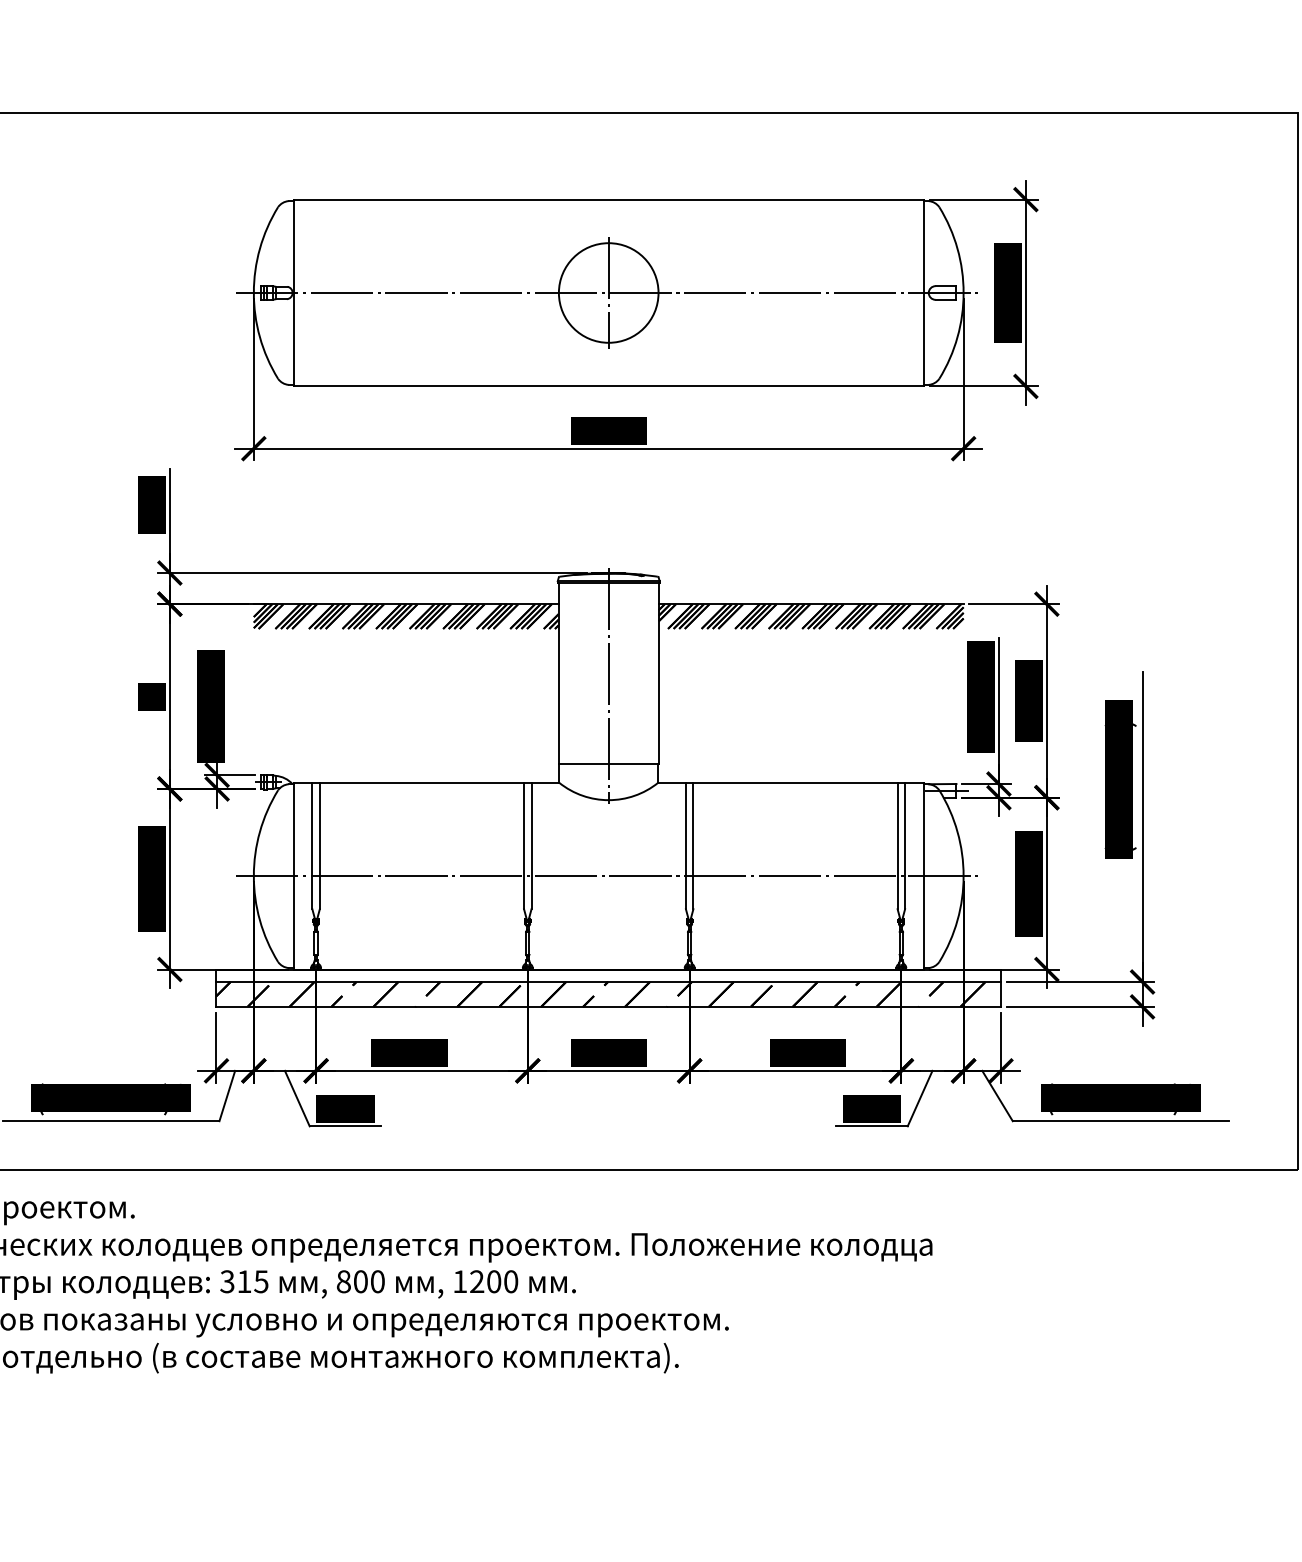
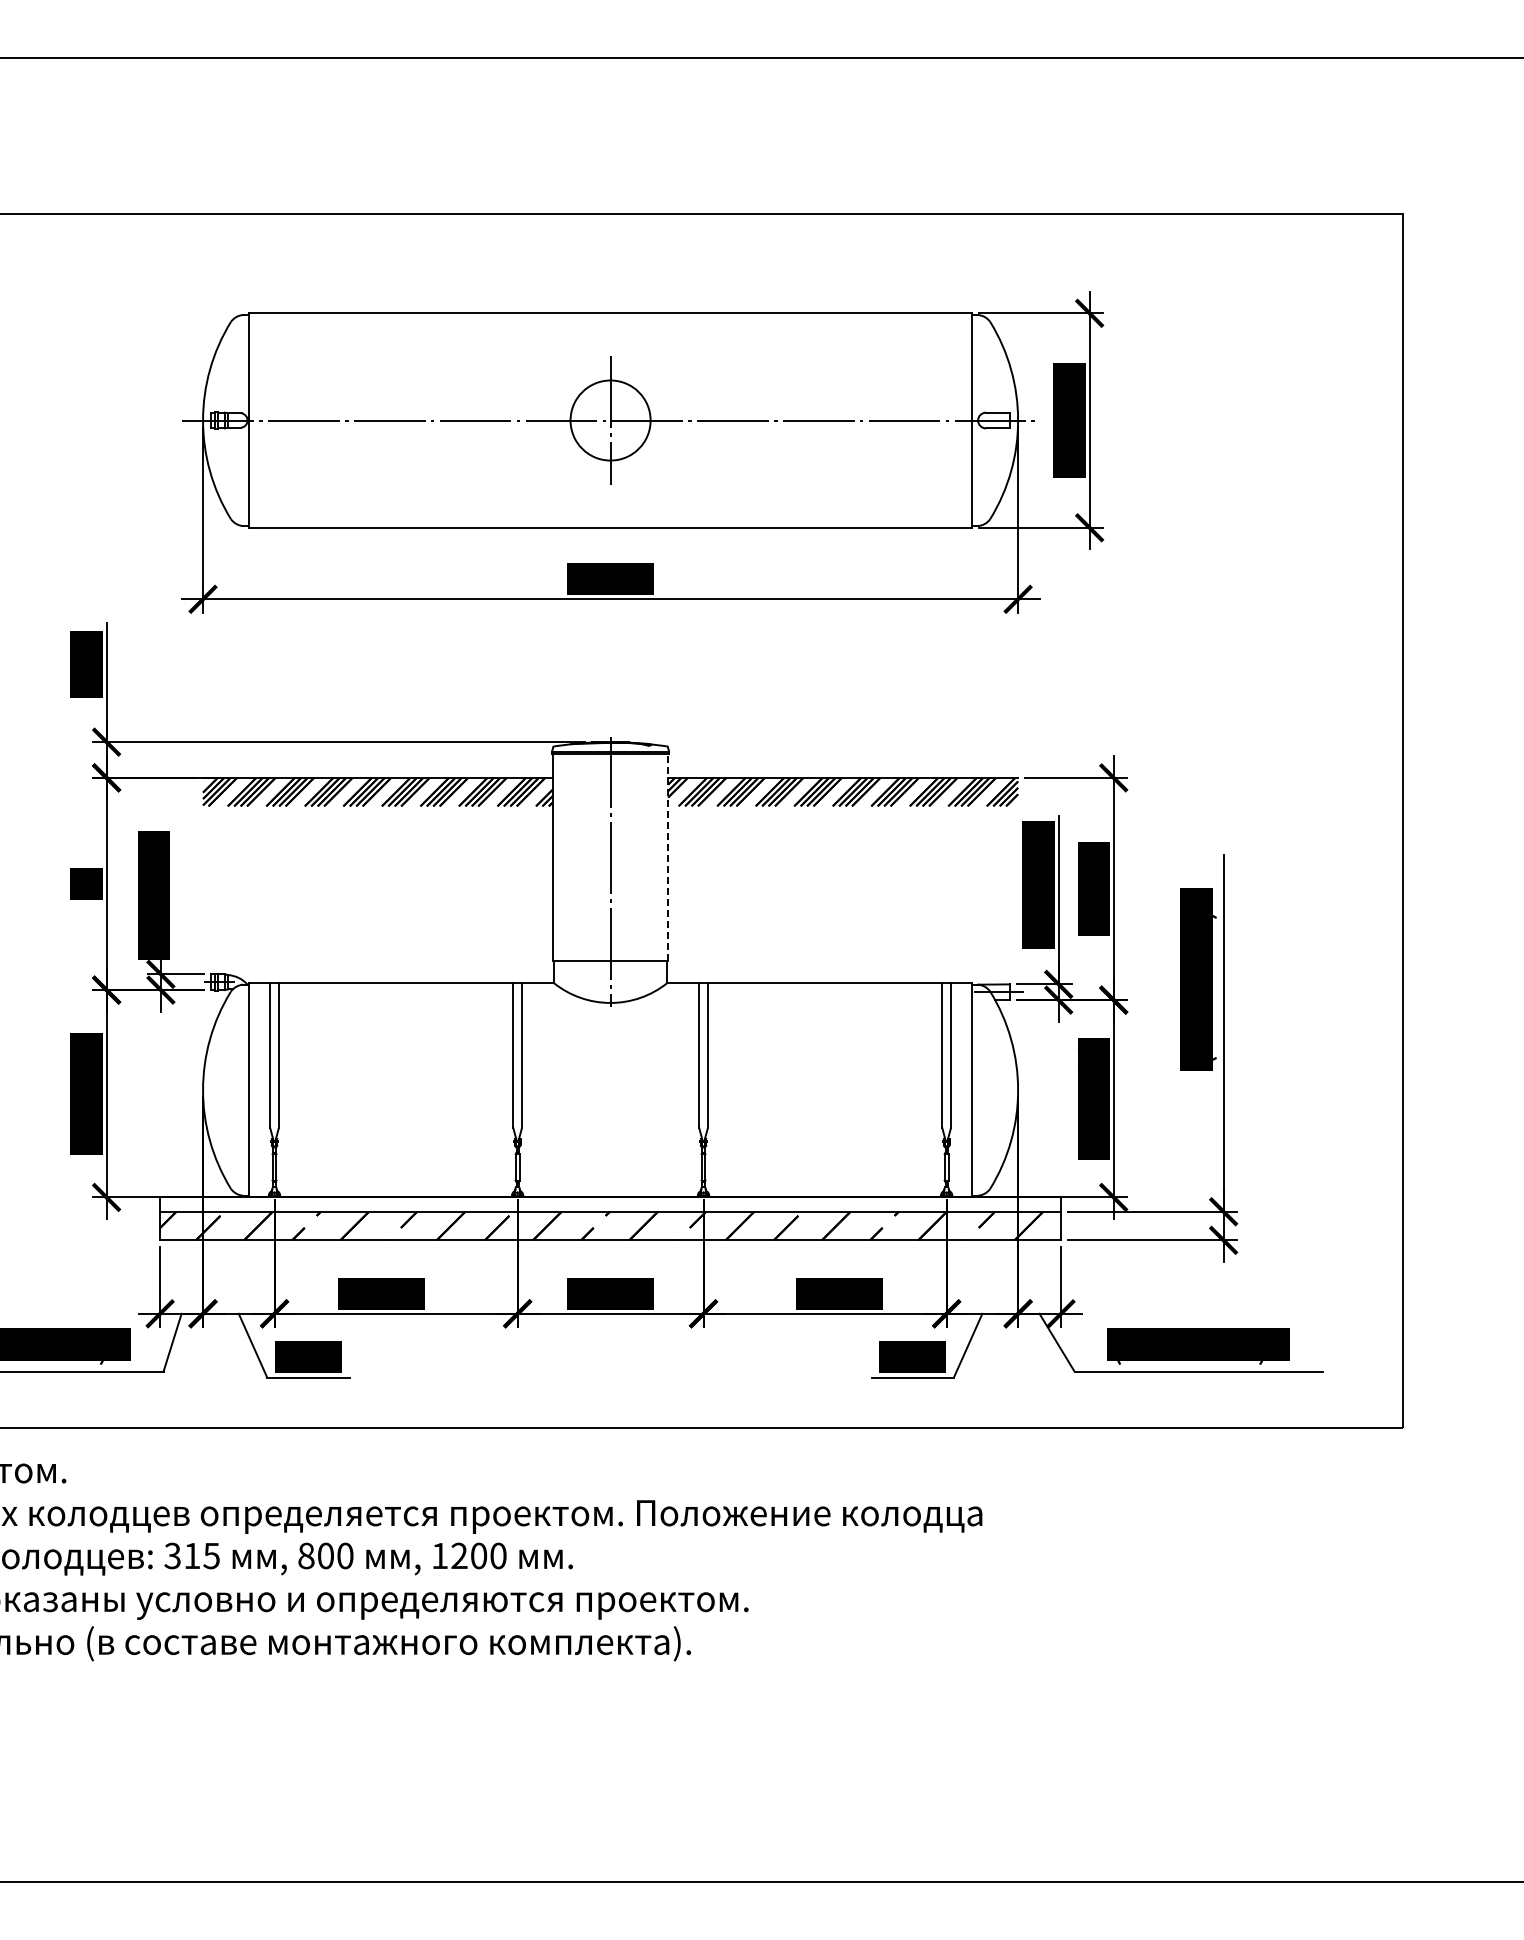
circle: (608, 292) -> (610, 420), size x0.7
line: (659, 673) -> (668, 857), solid -> dashed
line: (609, 876) -> (611, 1090), removed

